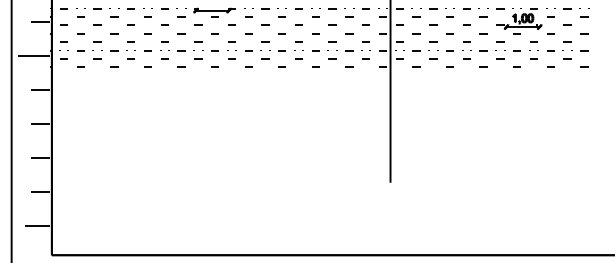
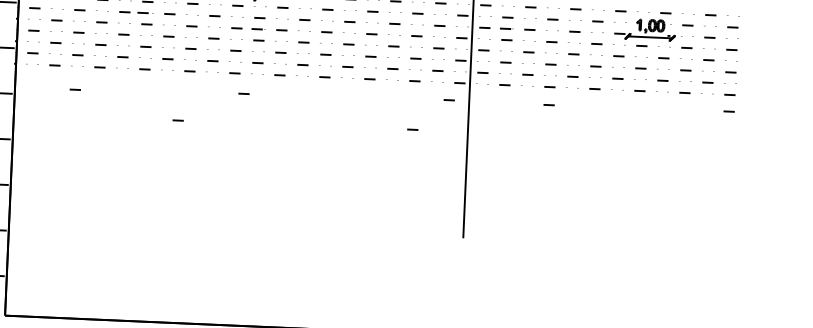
curve: (144, 24) -> (142, 11), added
curve: (414, 24) -> (504, 27), added
curve: (229, 33) -> (256, 28), added
curve: (375, 79) -> (449, 99), added
curve: (584, 79) -> (729, 111), added
curve: (449, 80) -> (548, 104), added
curve: (222, 81) -> (243, 92), added
curve: (96, 84) -> (74, 89), added
curve: (174, 103) -> (178, 119), added
curve: (349, 103) -> (412, 129), added

